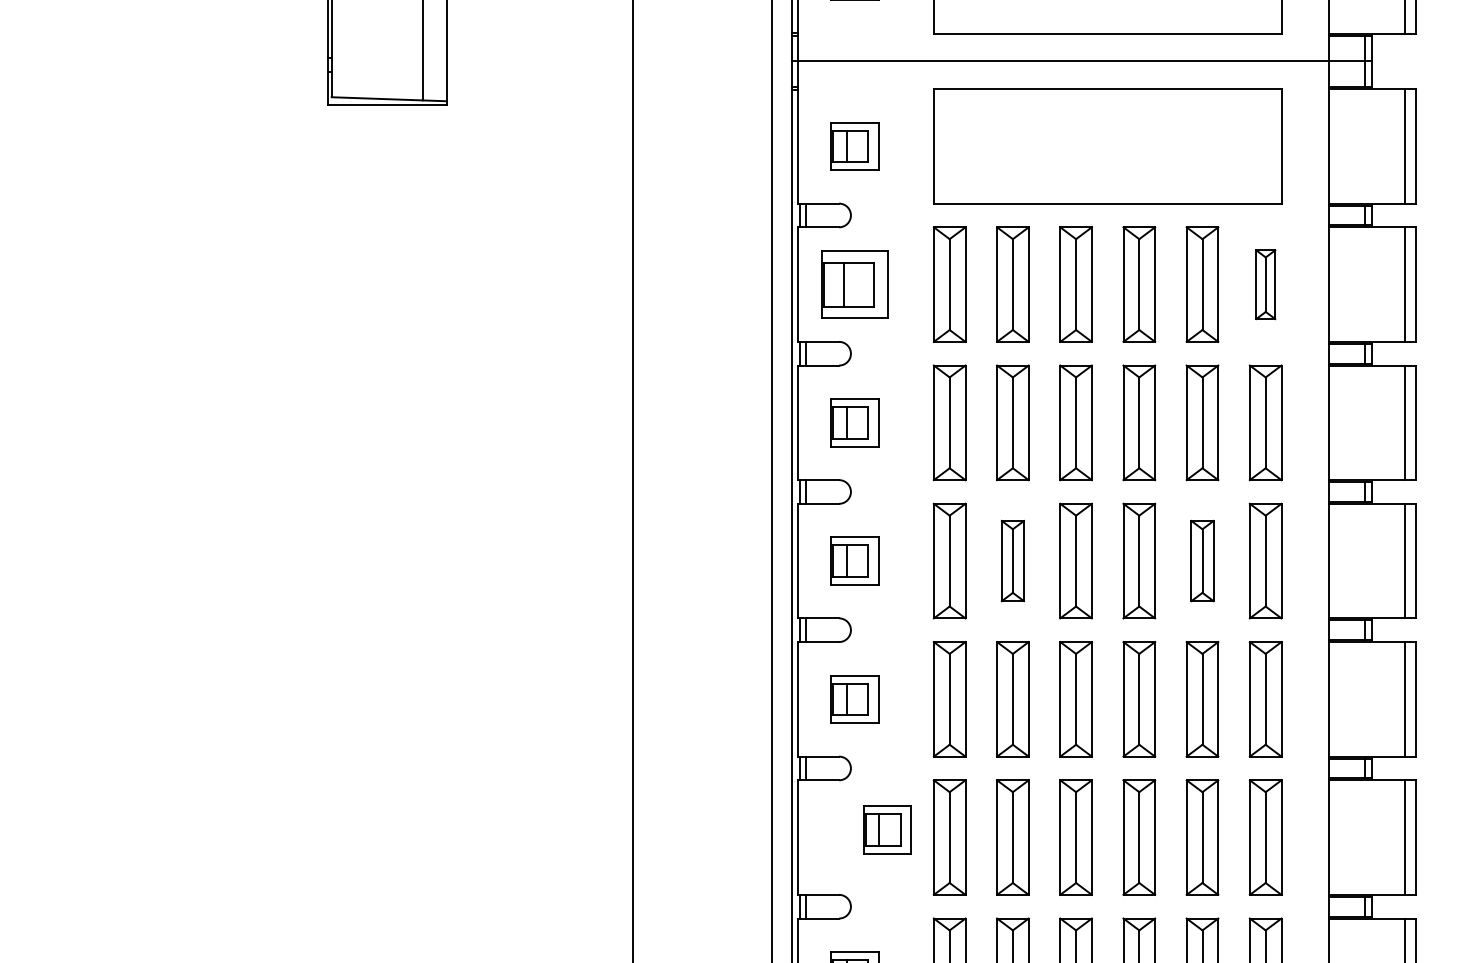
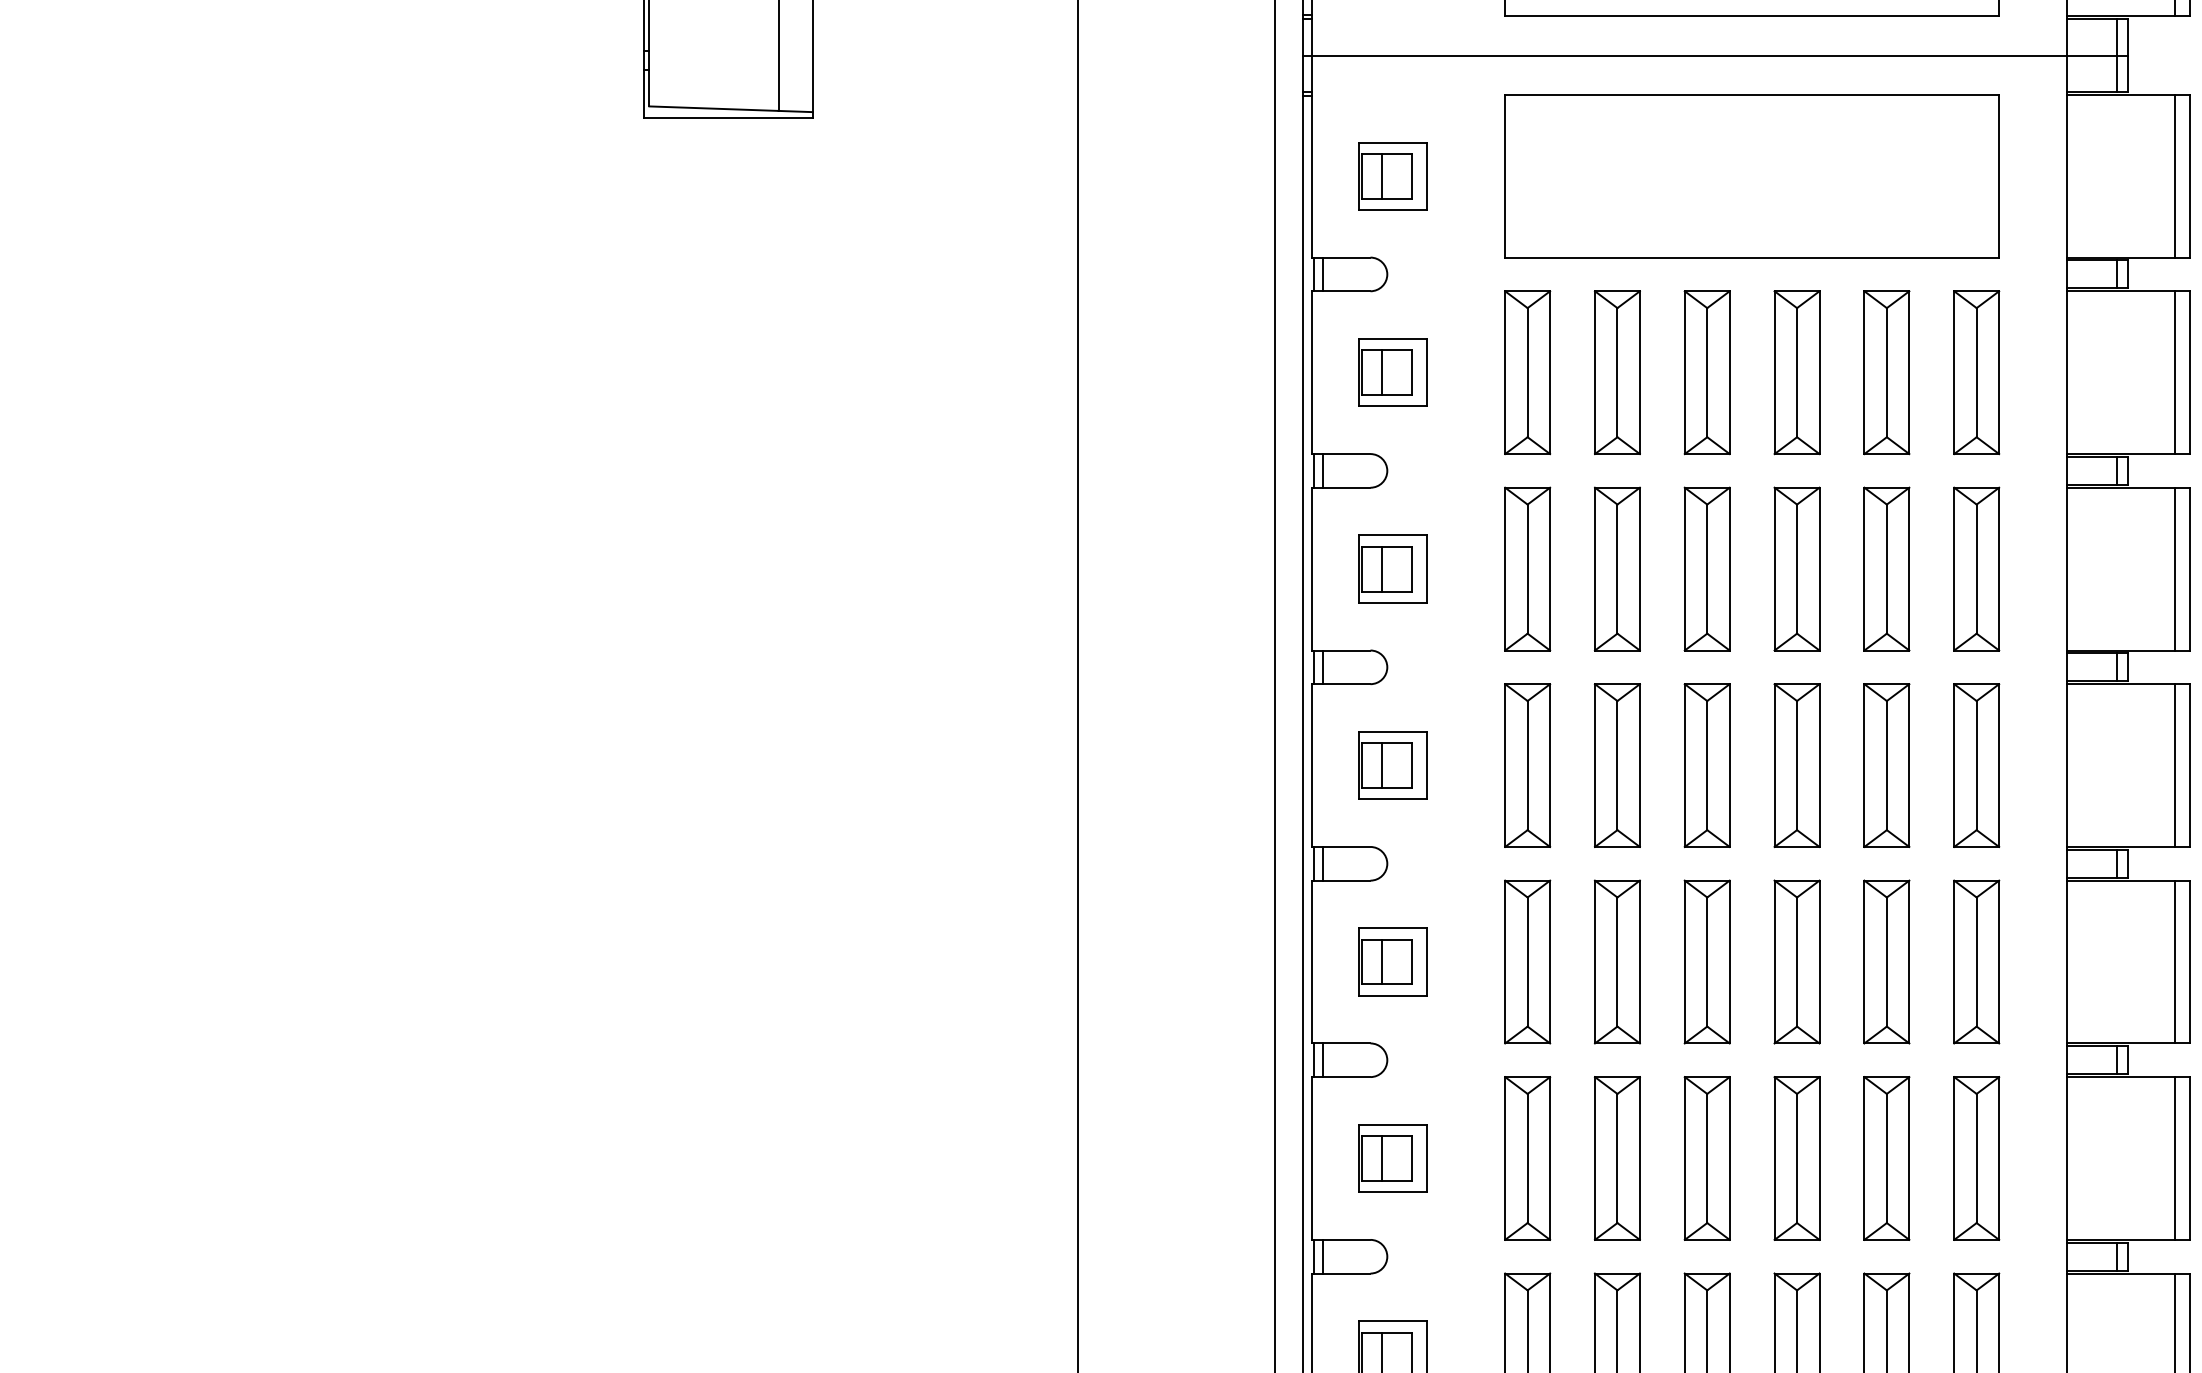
part: (854, 284) -> (1392, 372), size x0.71
part: (1265, 284) -> (1976, 372), size x1.67
part: (1012, 561) -> (1617, 765), size x1.43
part: (1202, 561) -> (1886, 765), size x1.43
part: (886, 829) -> (1392, 1158), moved

